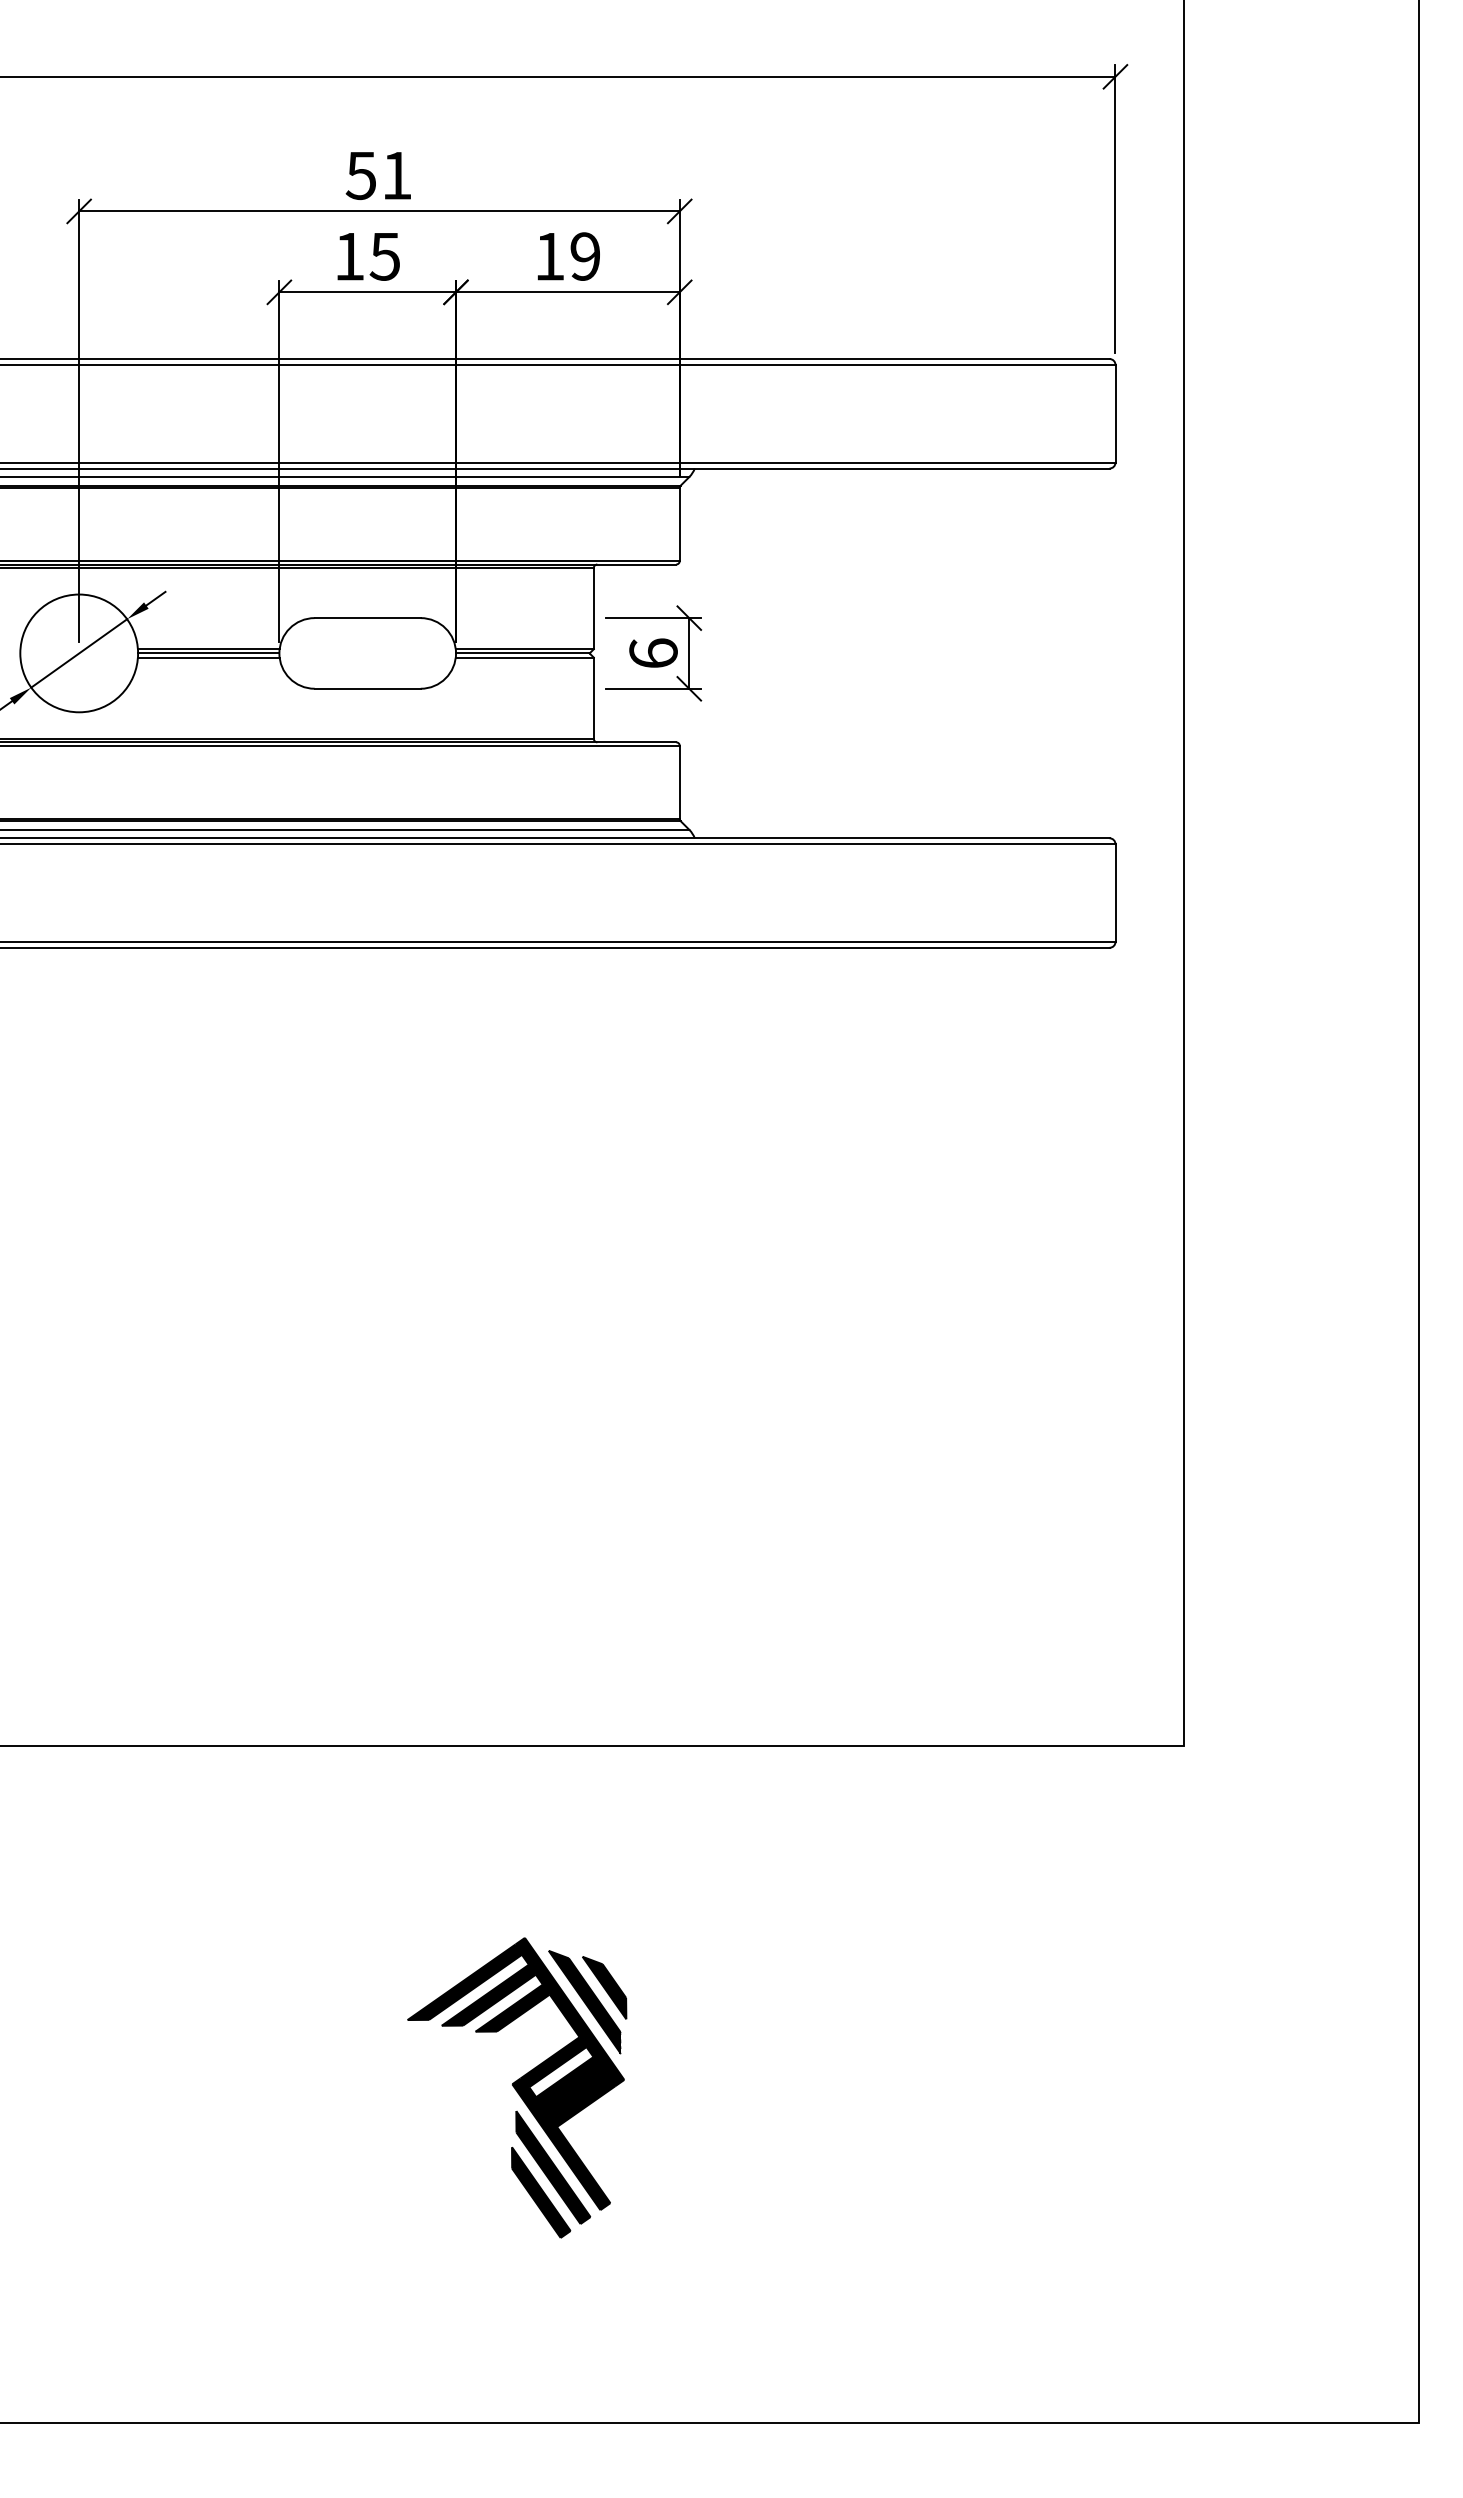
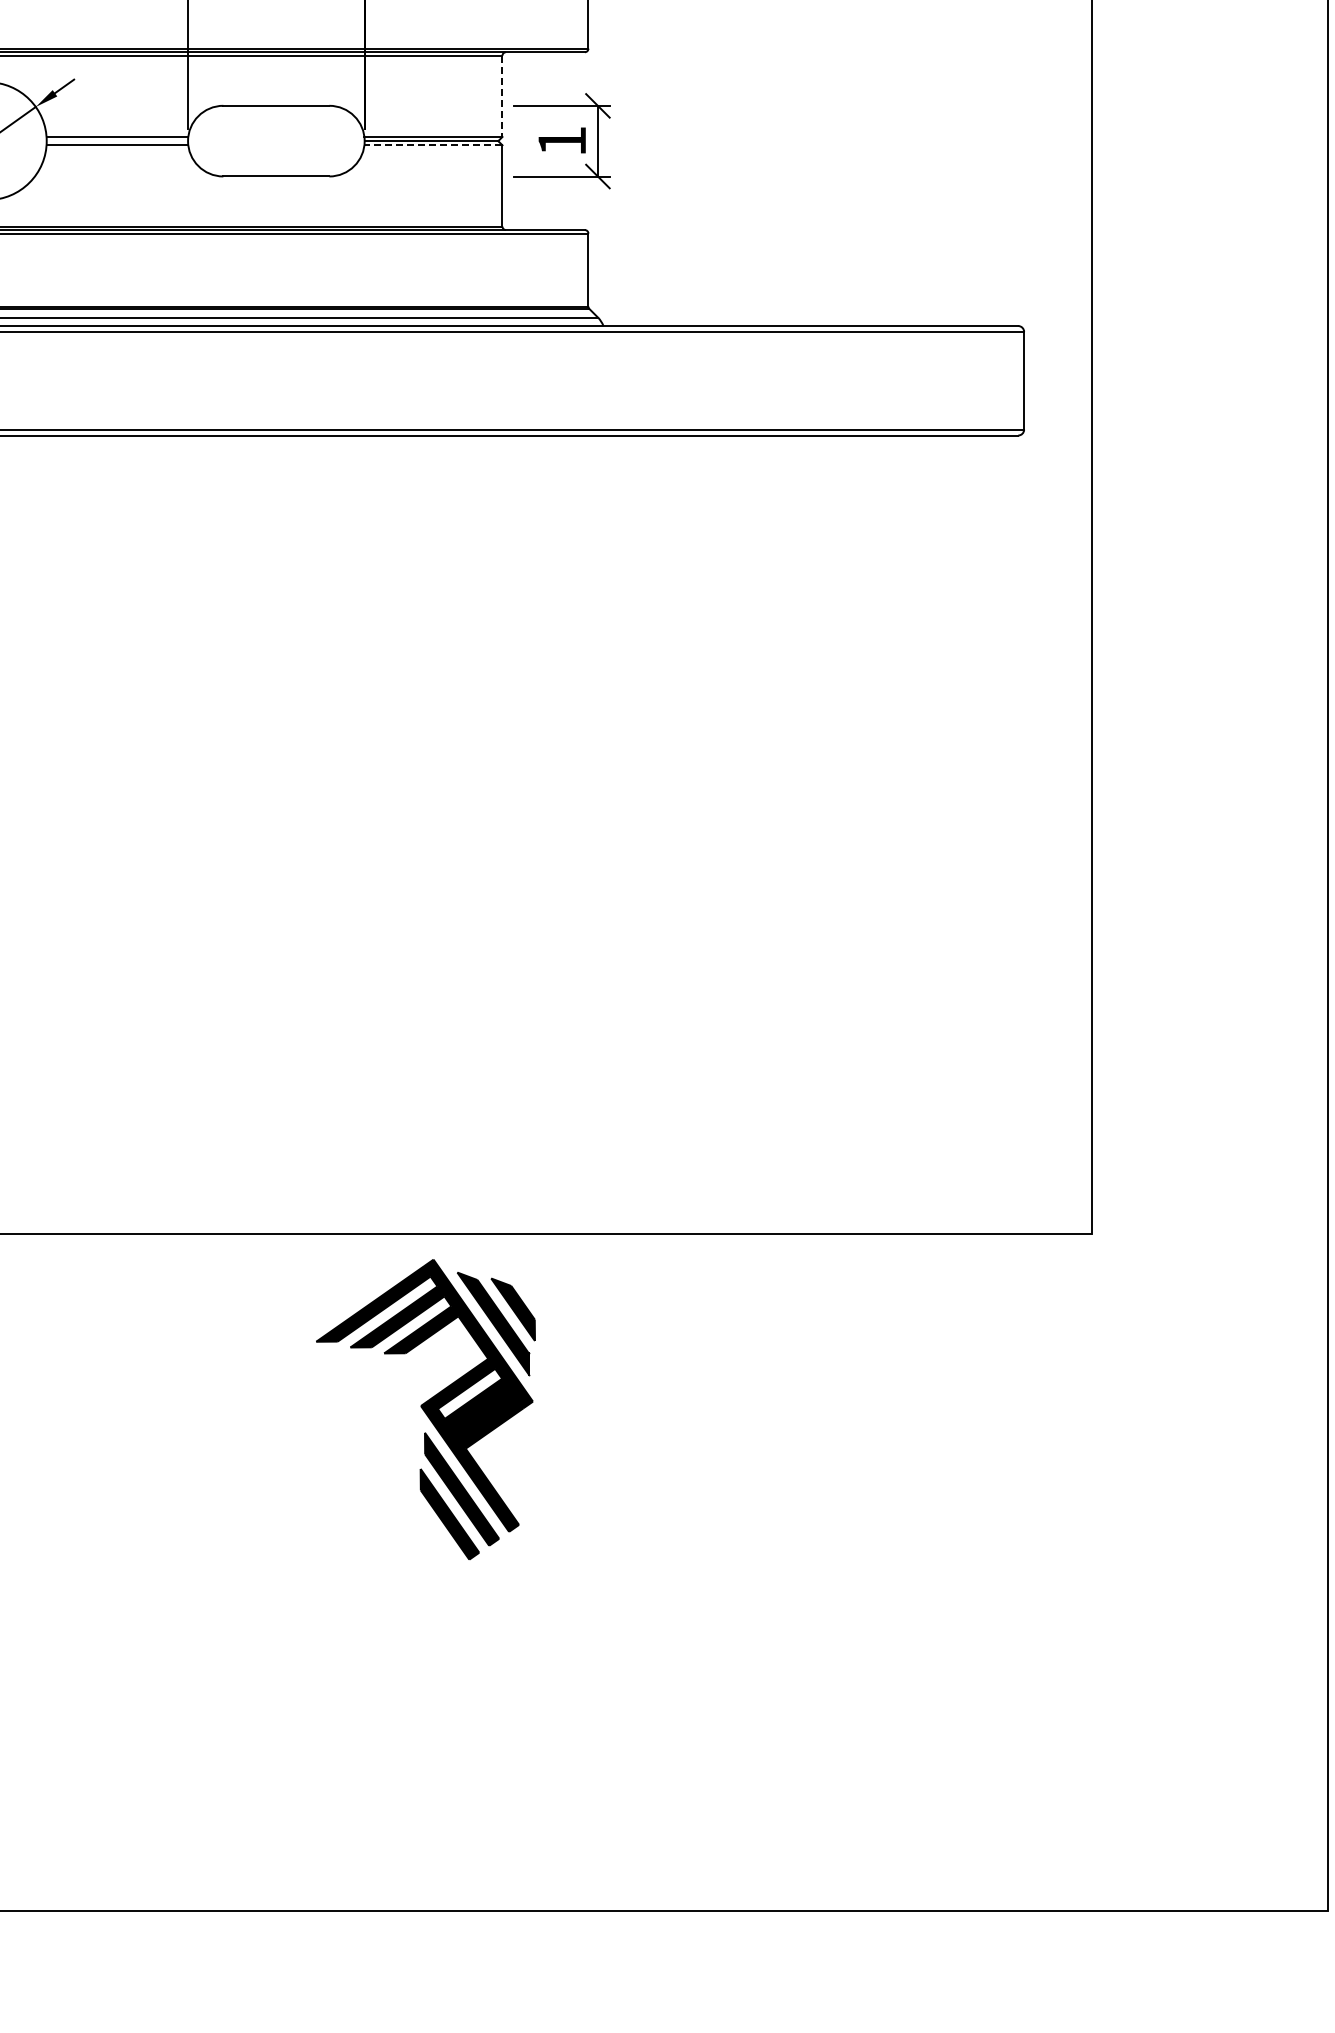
line: (593, 608) -> (502, 96), solid -> dashed
text: (653, 652) -> (562, 140), 6 -> 1
line: (208, 653) -> (117, 141), removed
line: (524, 657) -> (433, 145), solid -> dashed
part: (517, 2087) -> (426, 1409), moved

